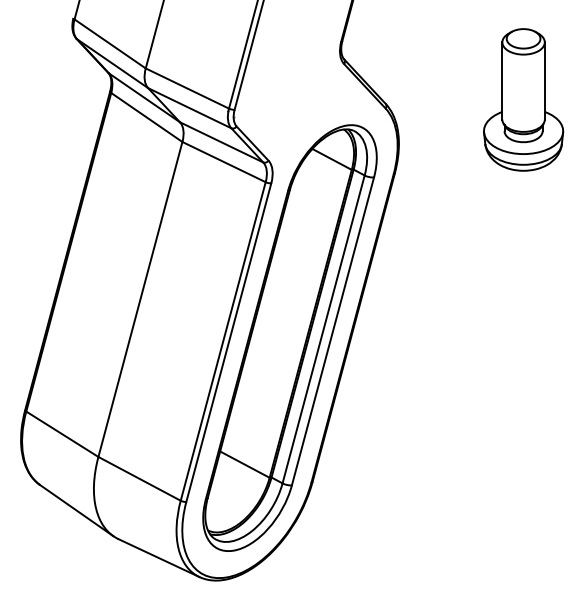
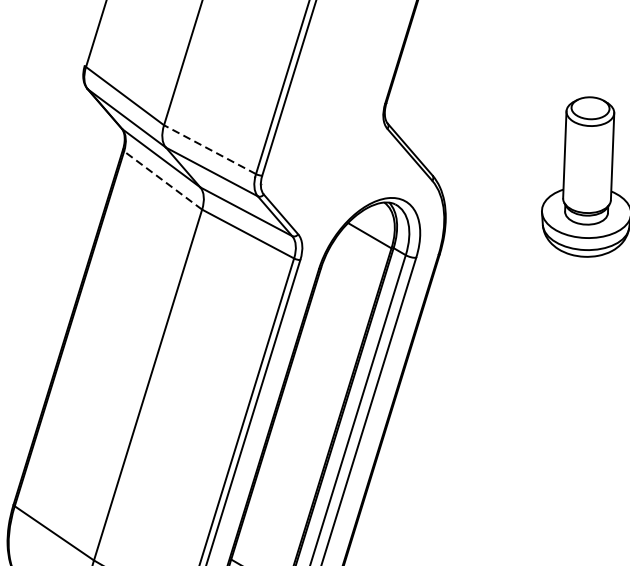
line: (186, 88) -> (209, 149), solid -> dashed
line: (146, 117) -> (162, 180), solid -> dashed

